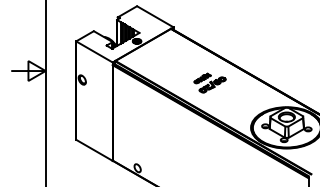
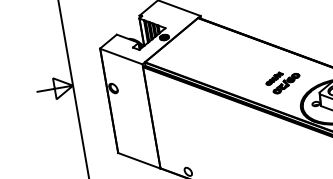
part: (209, 82) -> (282, 81), moved

